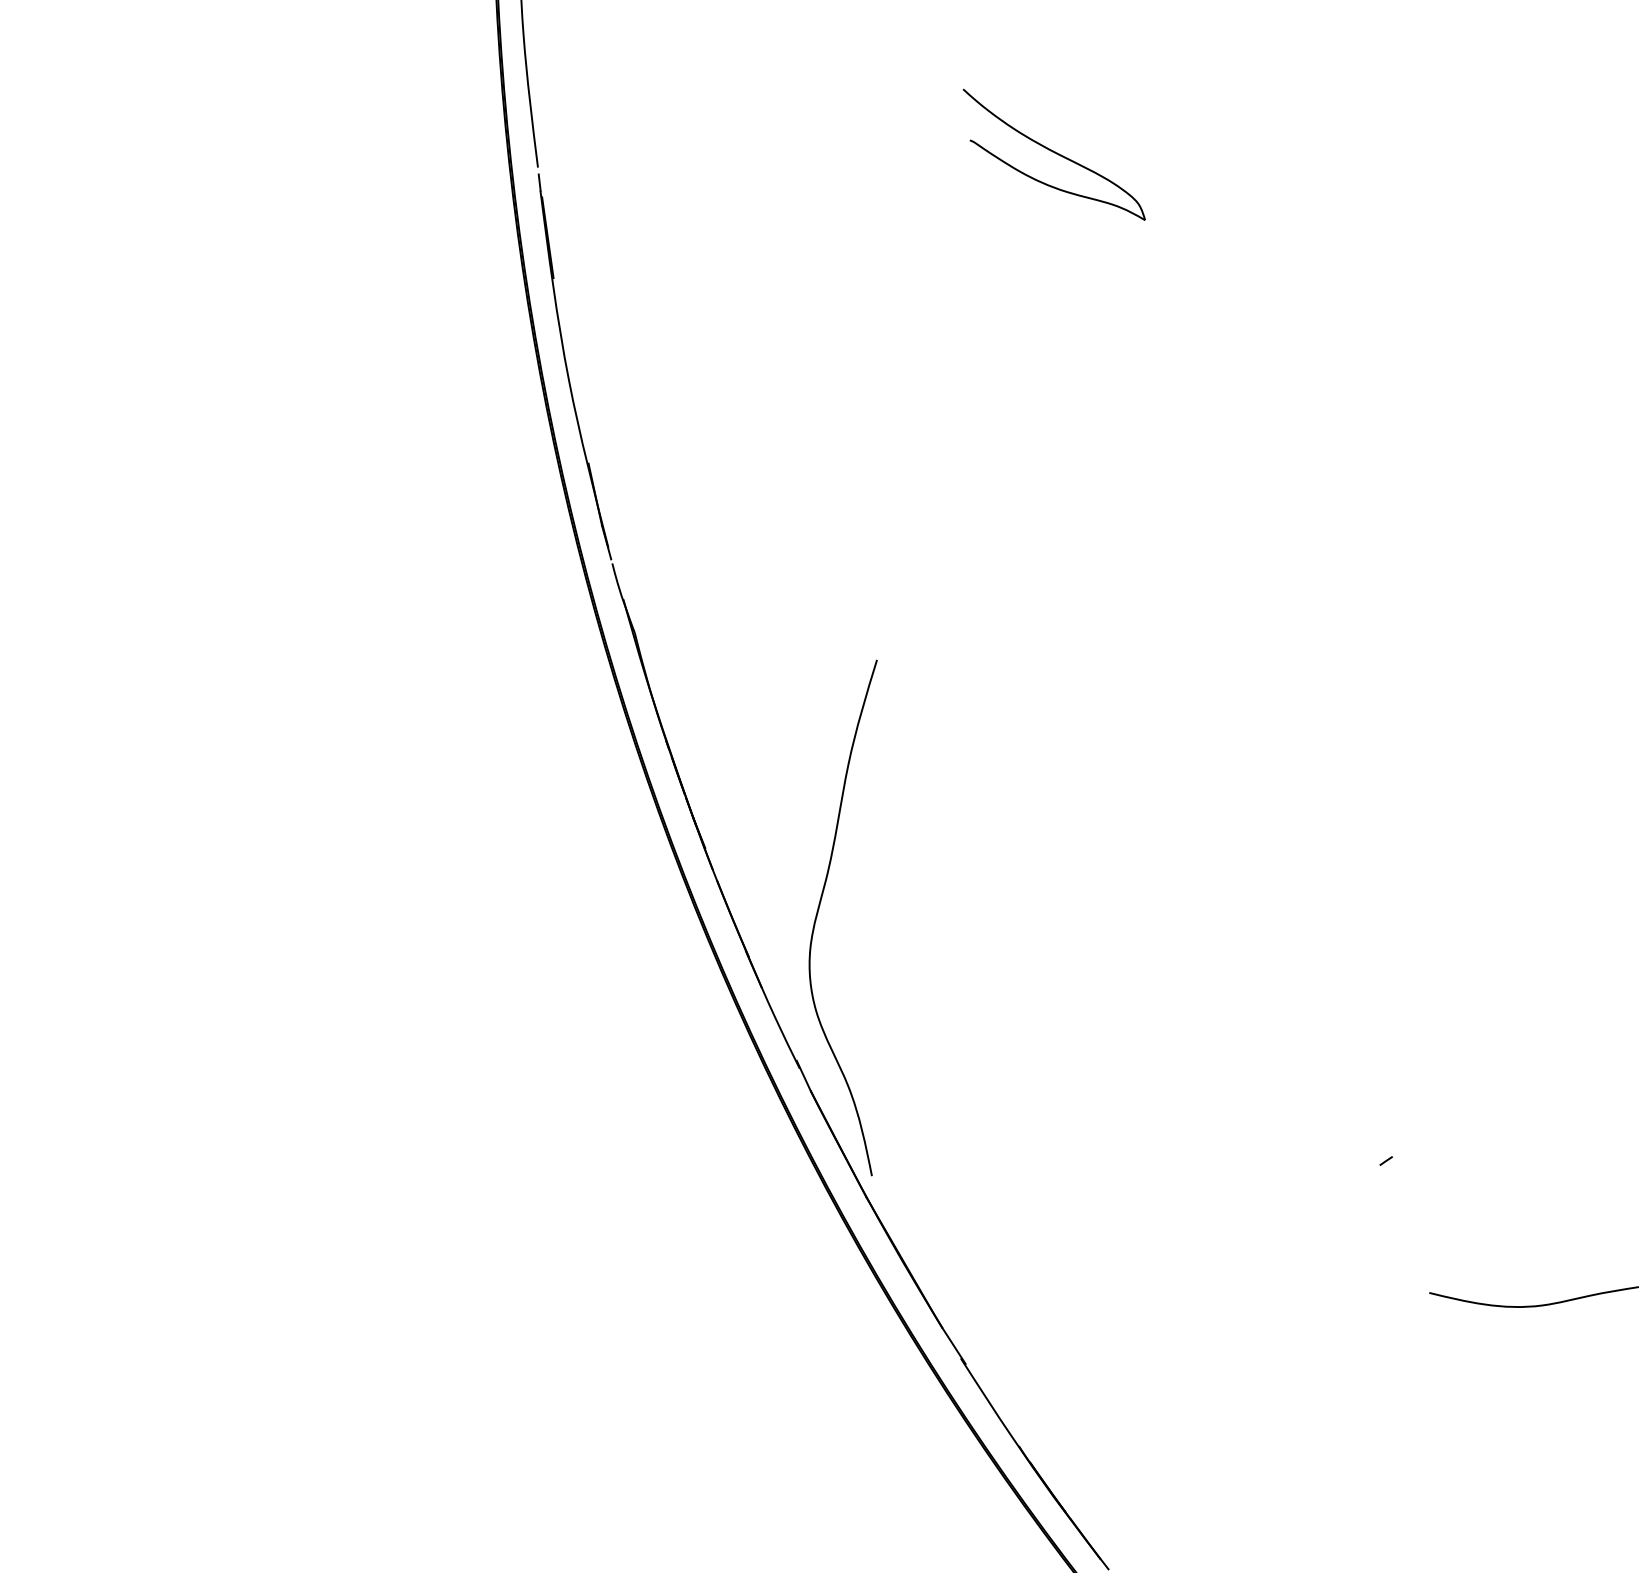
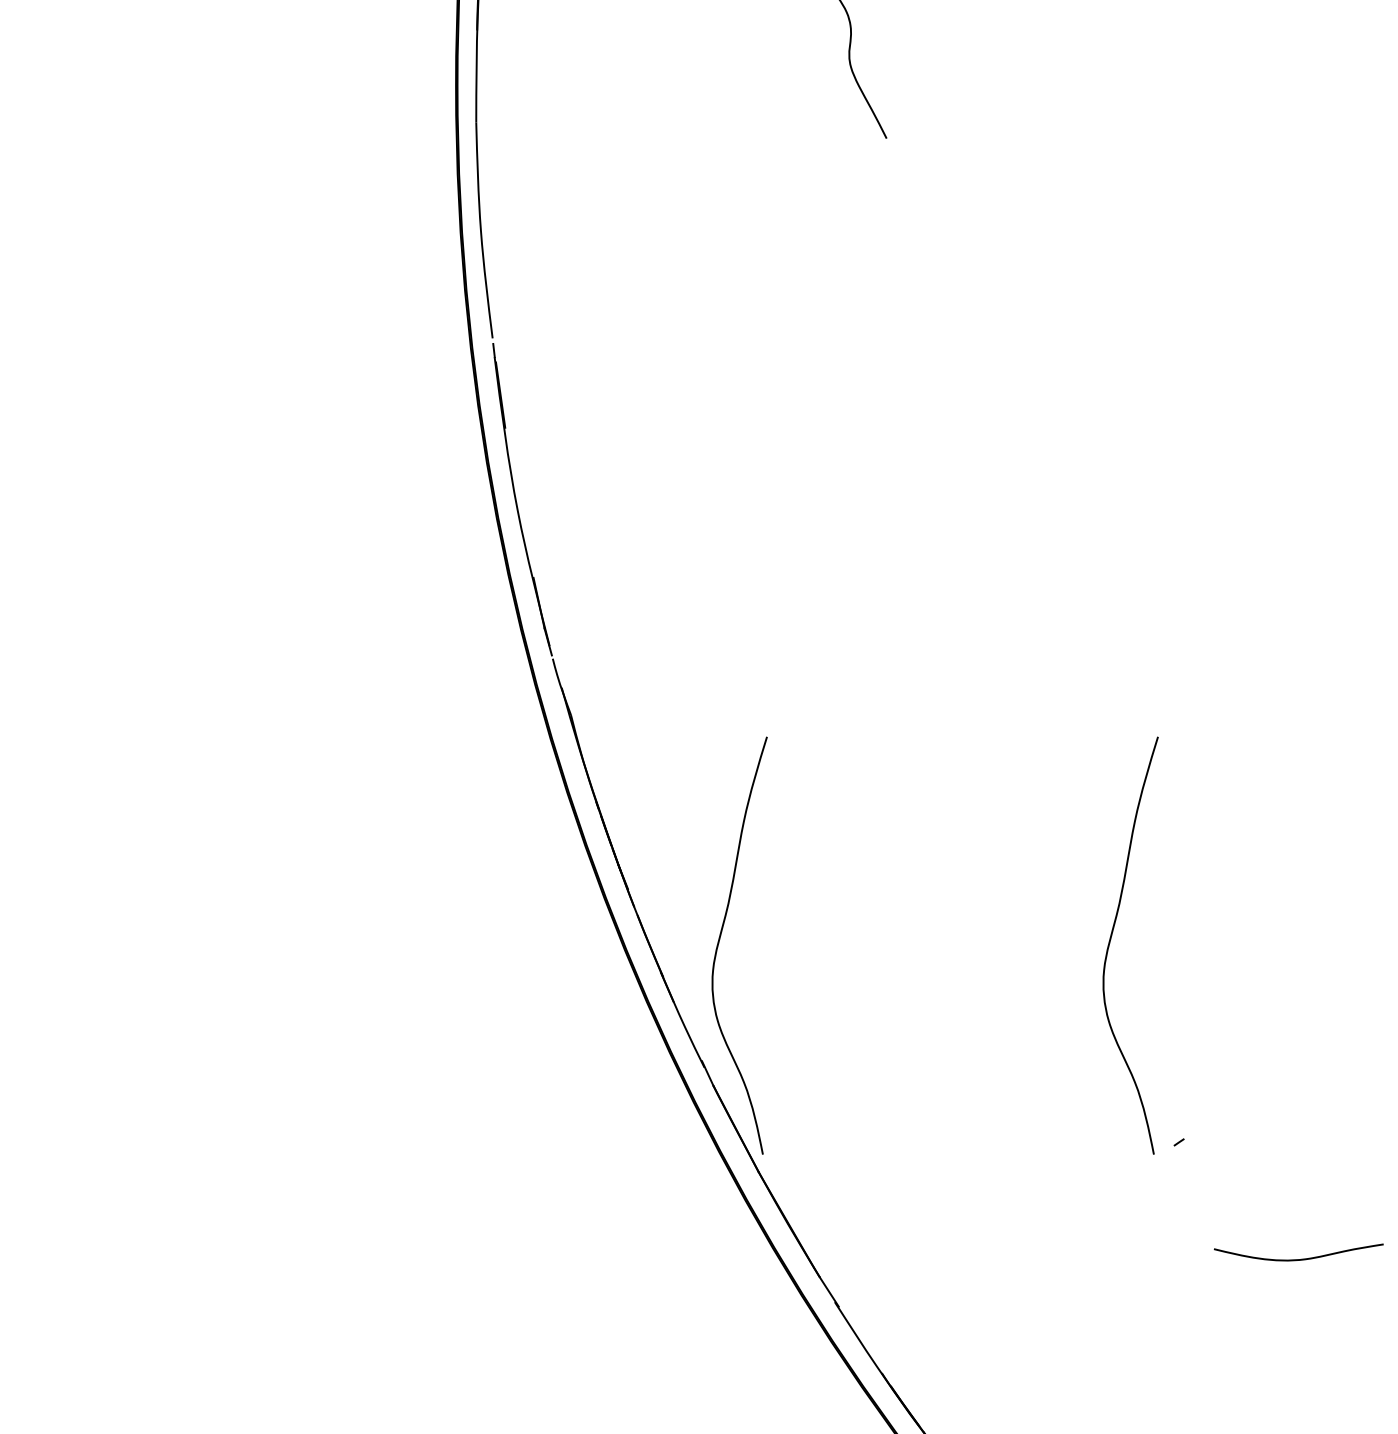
part: (1054, 154) -> (910, 327), removed
curve: (1302, 910) -> (1111, 939), added

